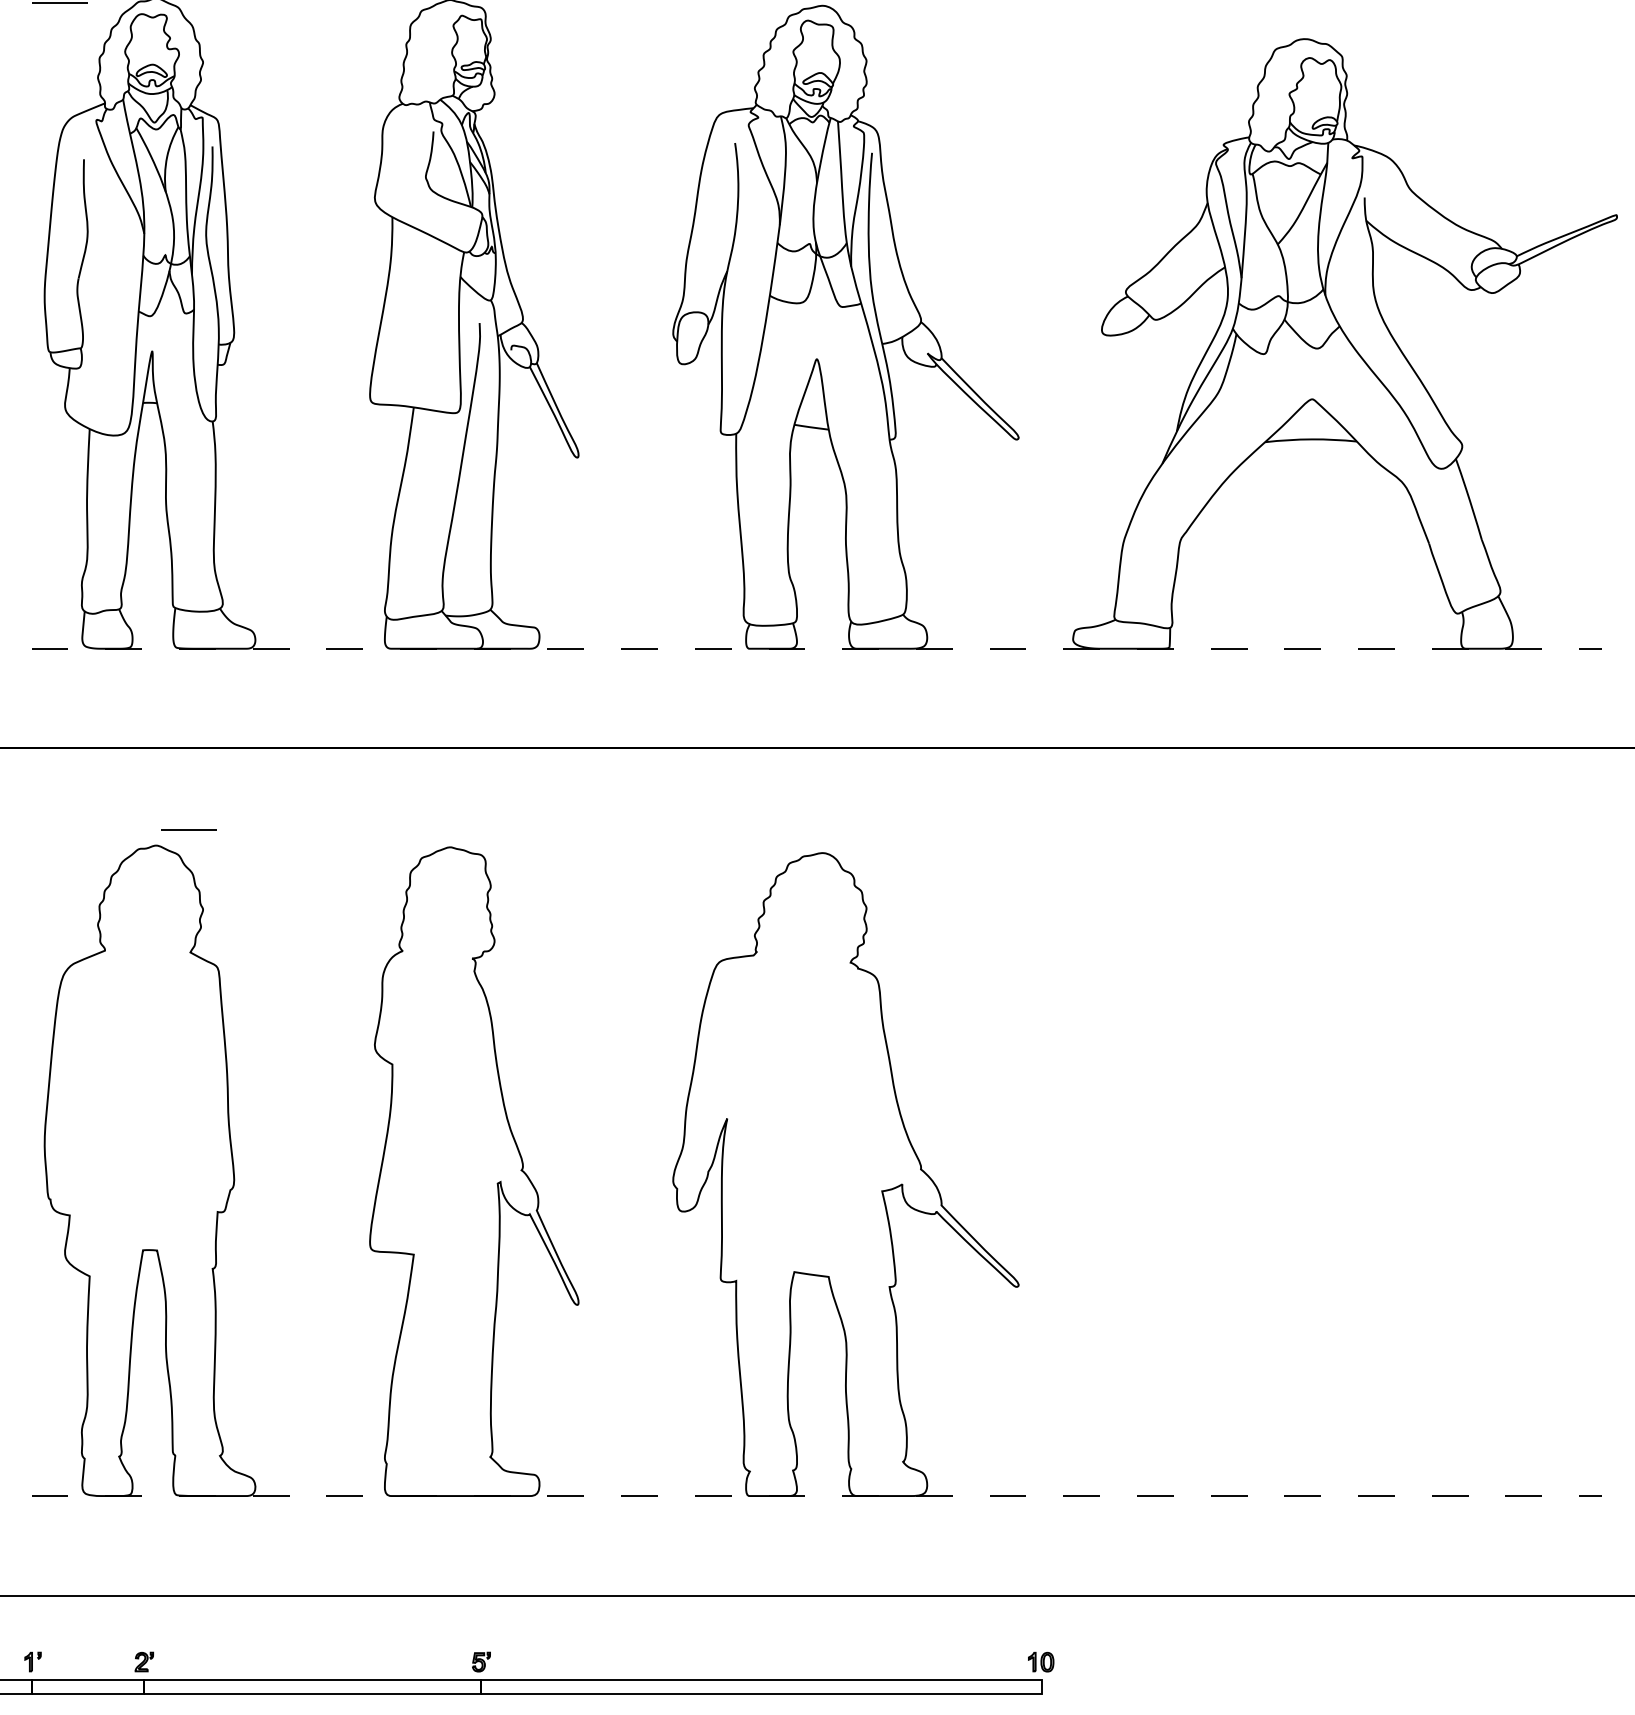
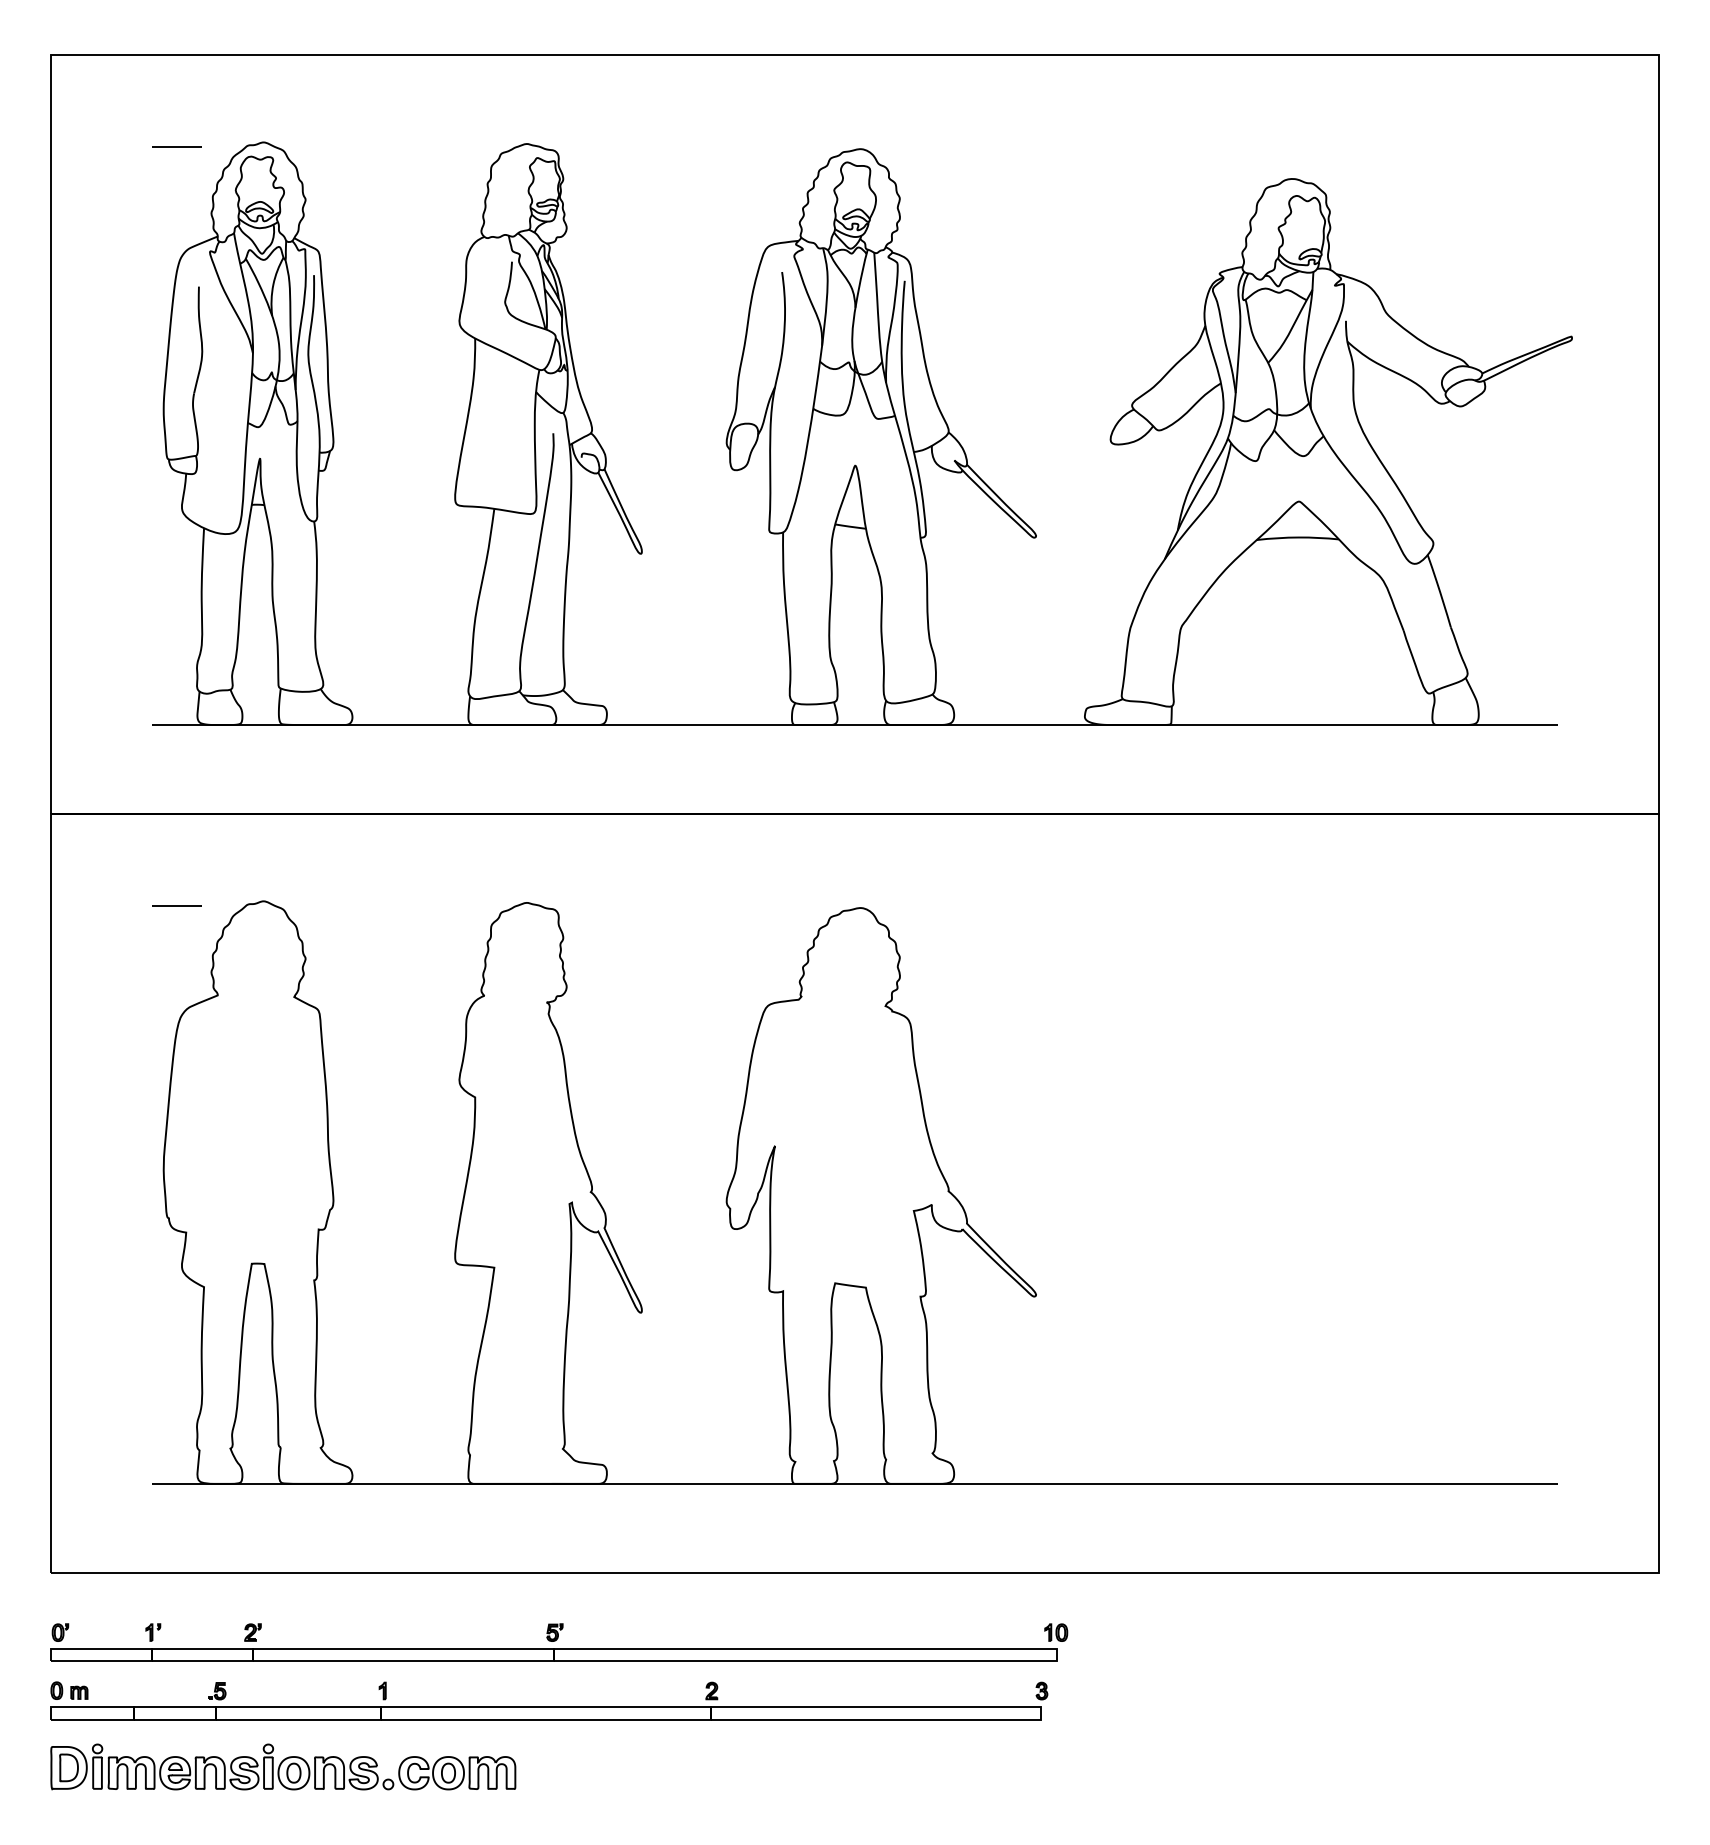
line: (817, 649) -> (855, 725), dashed -> solid
line: (188, 830) -> (176, 905), moved
line: (817, 1495) -> (855, 1483), dashed -> solid

